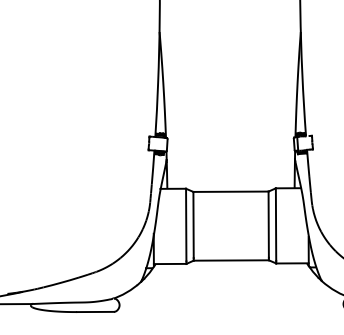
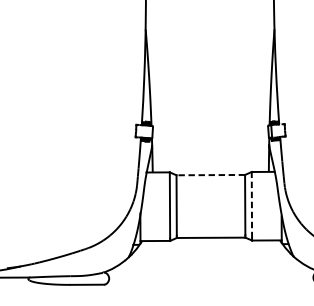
line: (230, 191) -> (210, 174), solid -> dashed
line: (276, 224) -> (252, 204), solid -> dashed

